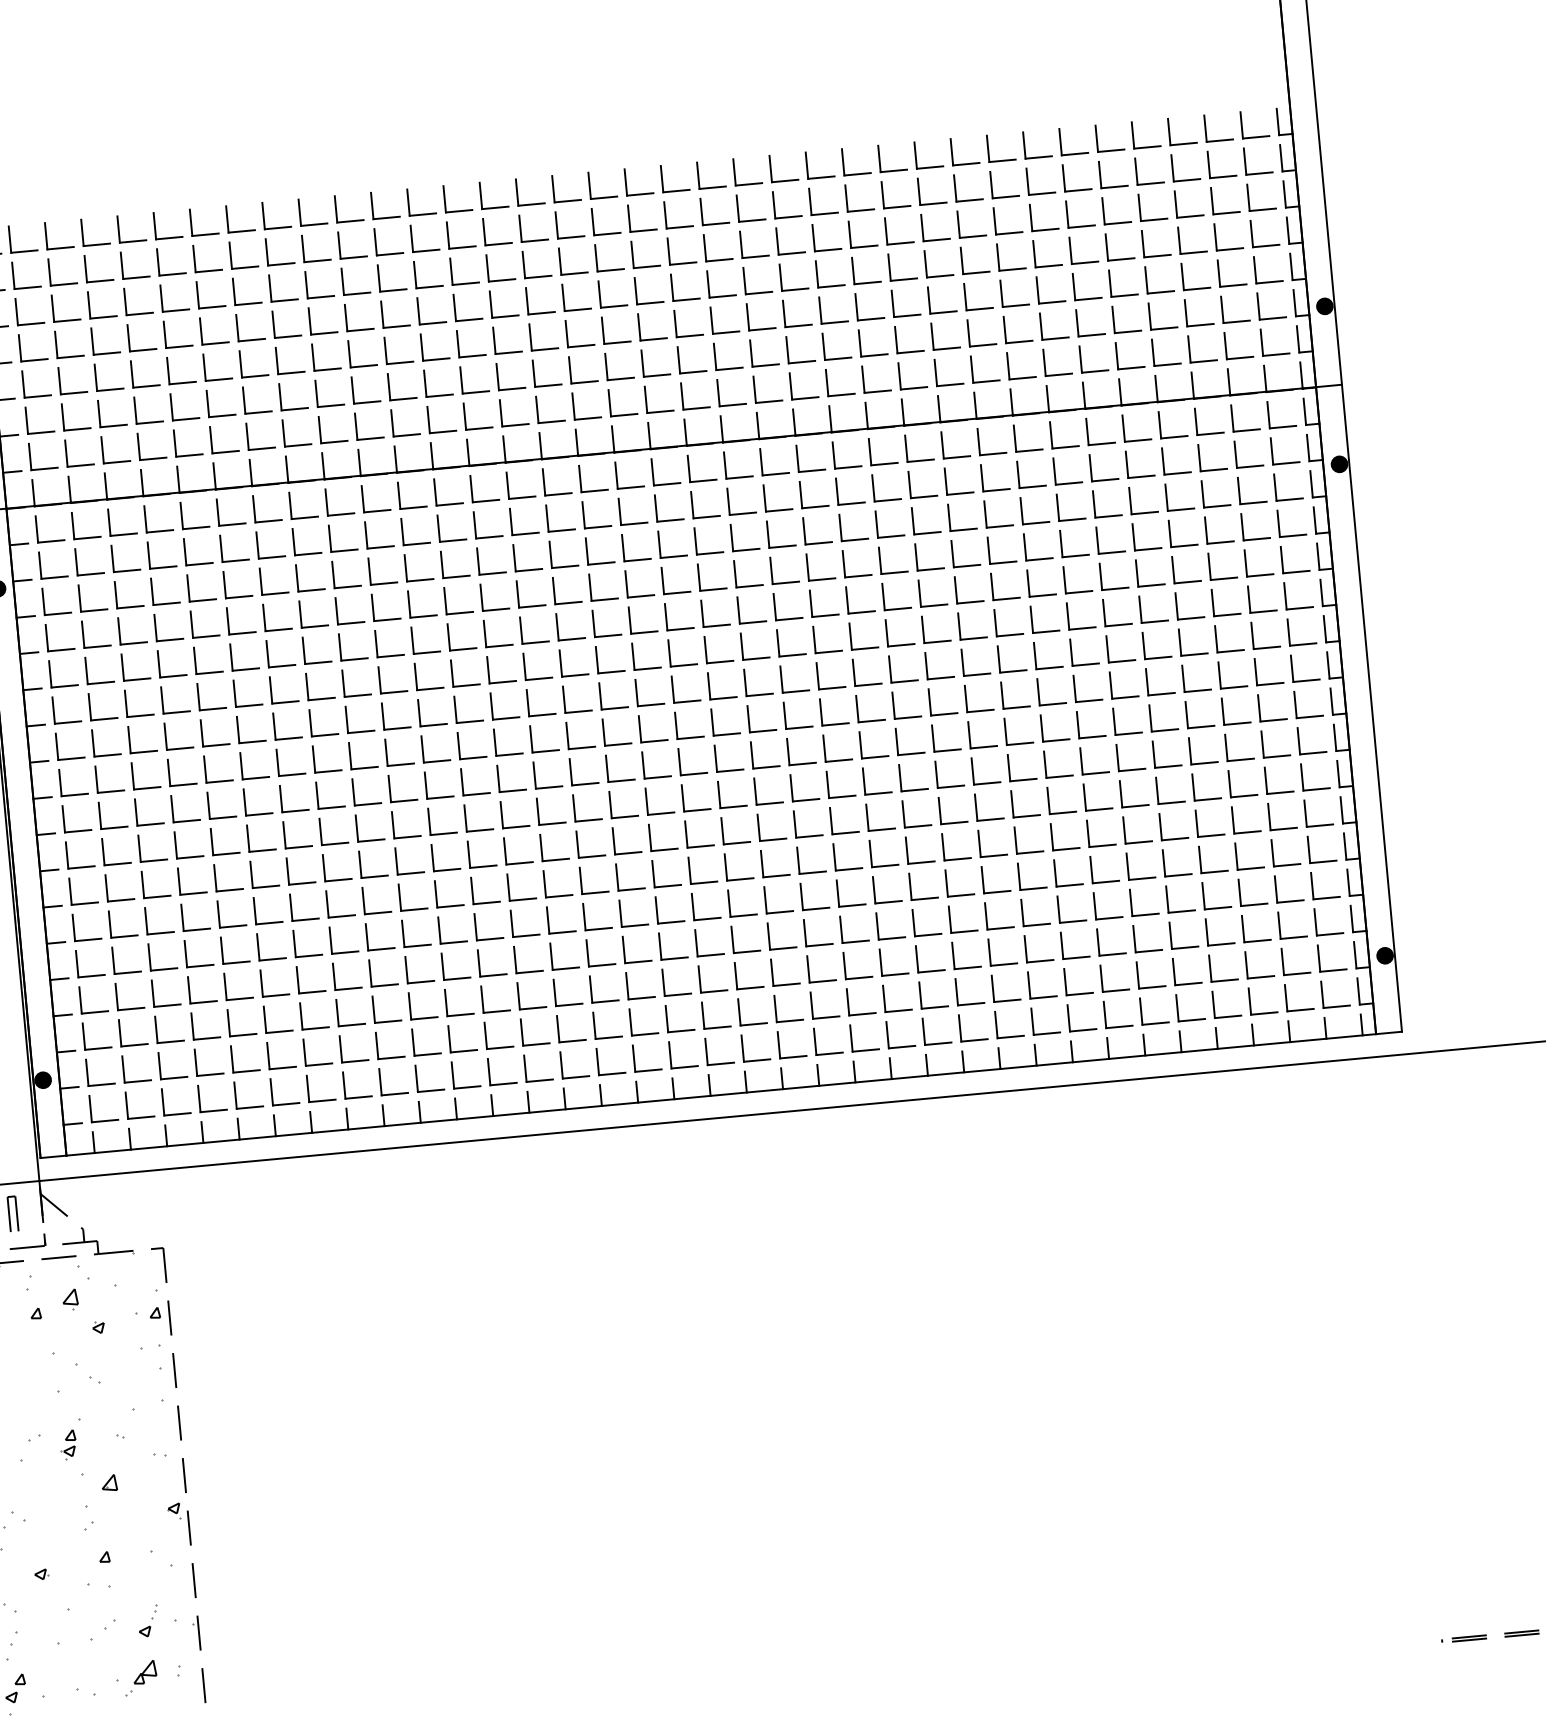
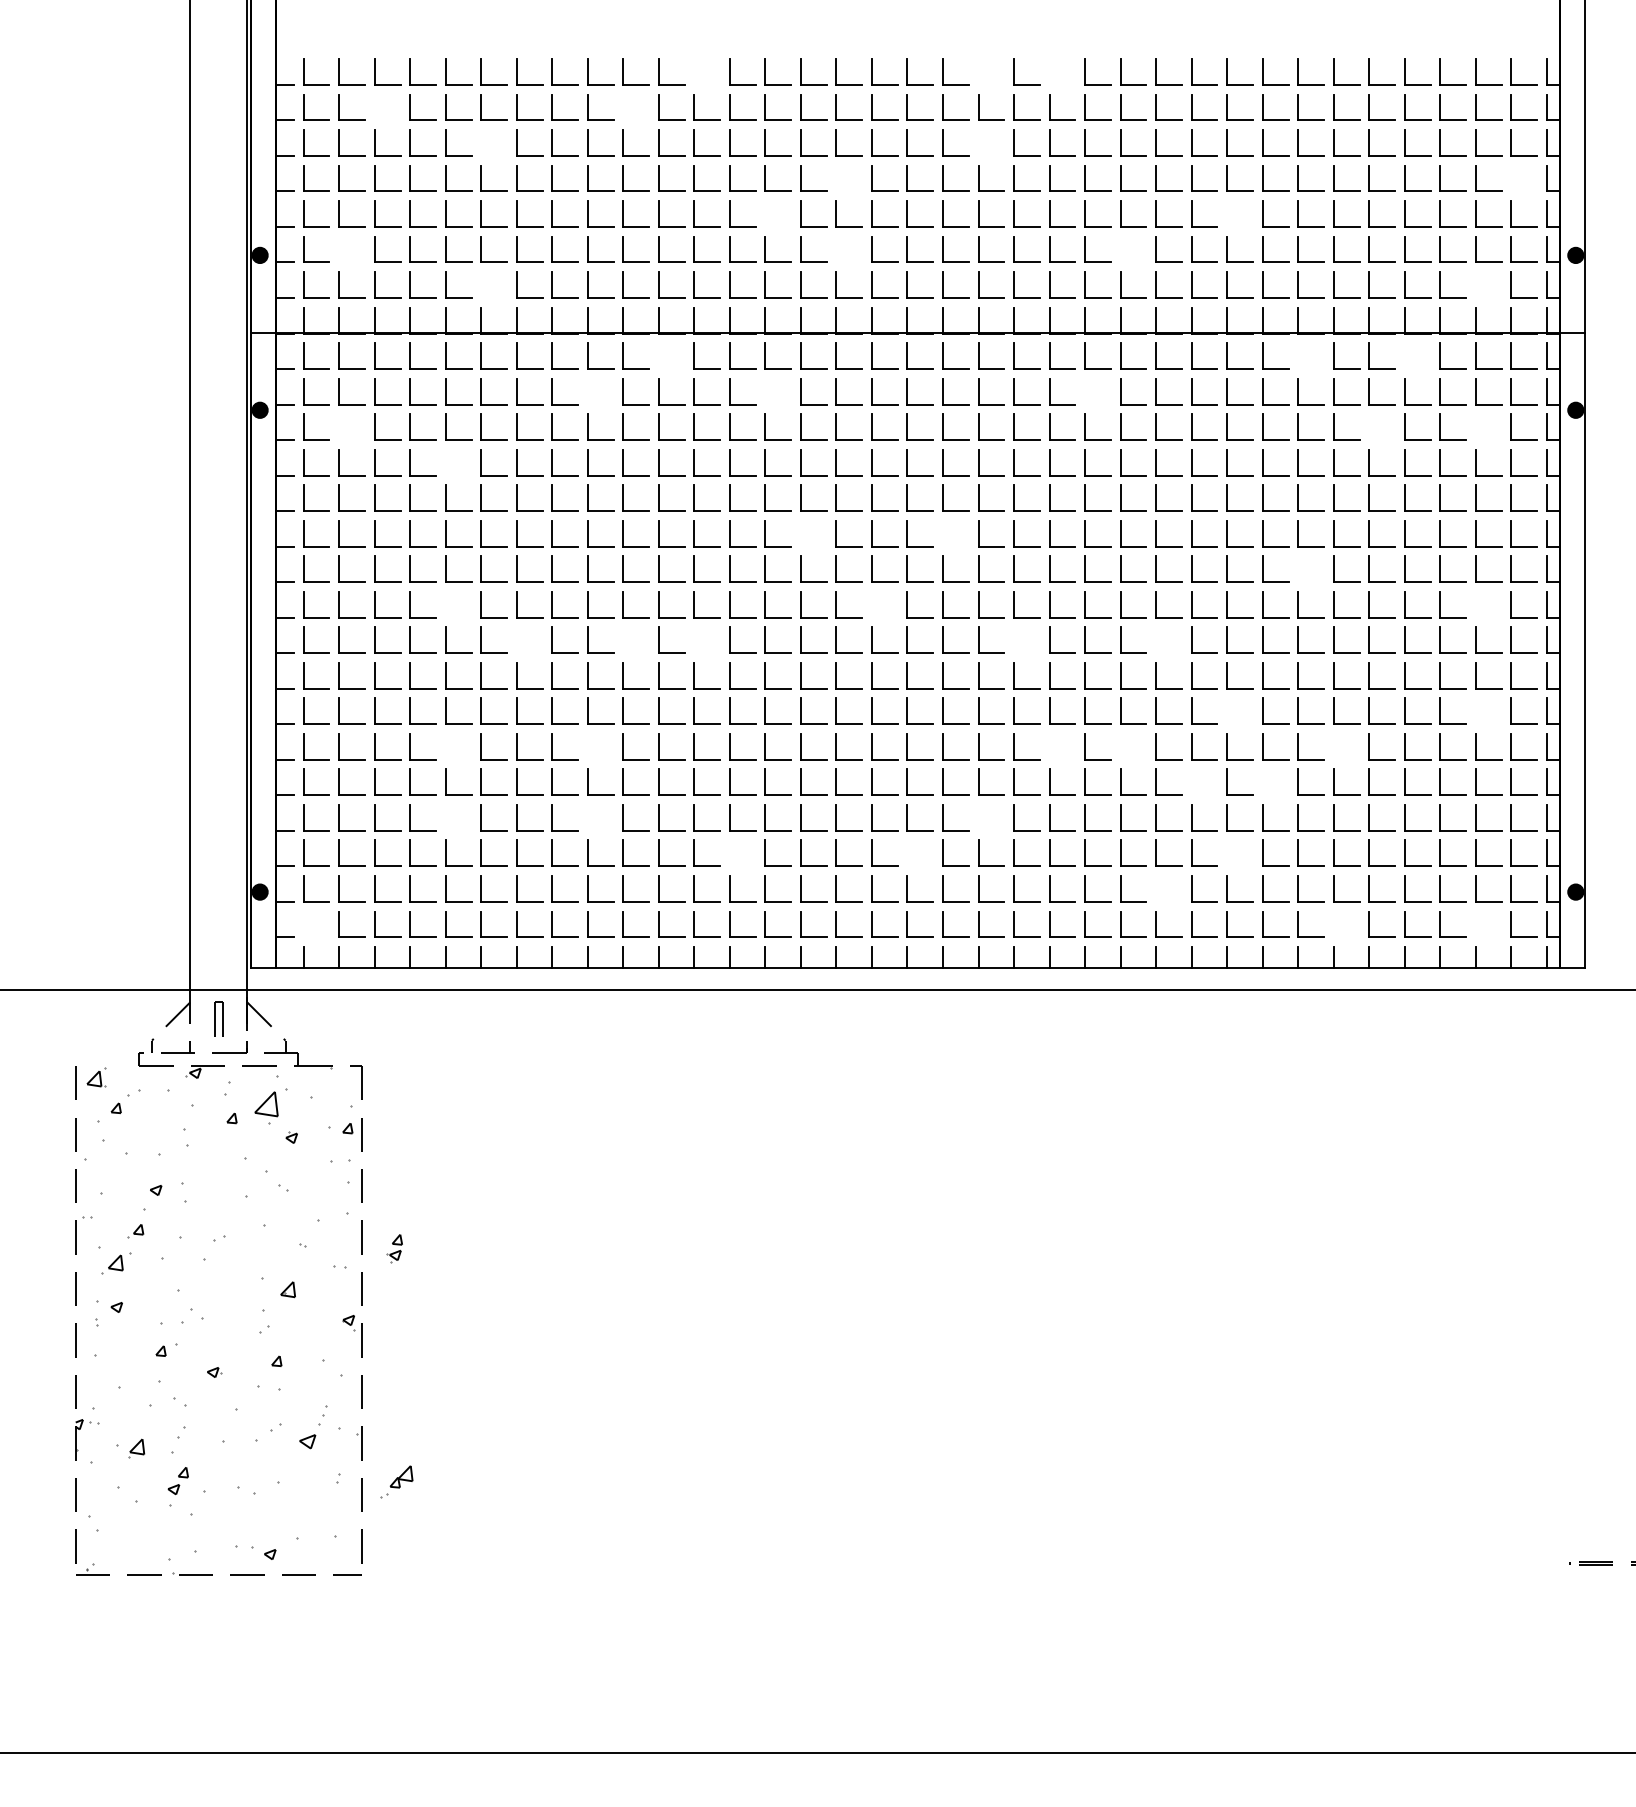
part: (771, 168) -> (1050, 71), removed
part: (699, 175) -> (979, 71), removed
part: (408, 202) -> (694, 71), removed
part: (1251, 234) -> (1511, 178), removed
part: (339, 245) -> (623, 107), removed
part: (705, 247) -> (979, 142), removed
part: (86, 269) -> (375, 107), removed
part: (198, 294) -> (481, 142), removed
part: (965, 296) -> (1227, 213), removed
part: (563, 297) -> (836, 178), removed
part: (494, 340) -> (765, 213), removed
part: (860, 343) -> (1121, 249), removed
part: (1226, 345) -> (1476, 284), removed
part: (570, 370) -> (836, 249), removed
part: (63, 417) -> (339, 249), removed
part: (1160, 424) -> (1405, 355), removed
part: (1051, 434) -> (1298, 355), removed
part: (211, 439) -> (481, 284), removed
part: (1239, 490) -> (1476, 426), removed
part: (837, 491) -> (1085, 391), removed
part: (399, 495) -> (659, 355), removed
part: (1130, 500) -> (1369, 426), removed
part: (511, 521) -> (765, 391), removed
part: (330, 538) -> (588, 391), removed
part: (80, 597) -> (339, 426), removed
part: (192, 624) -> (446, 462), removed
part: (706, 649) -> (943, 533), removed
part: (1071, 651) -> (1298, 568), removed
part: (561, 663) -> (801, 533), removed
part: (1256, 671) -> (1476, 604), removed
part: (640, 728) -> (872, 604), removed
part: (933, 737) -> (1156, 639), removed
part: (788, 751) -> (1014, 639), removed
part: (206, 769) -> (446, 604), removed
part: (1266, 779) -> (1476, 710), removed
part: (462, 781) -> (694, 639), removed
part: (389, 788) -> (623, 639), removed
part: (281, 798) -> (517, 639), removed
part: (1012, 803) -> (1227, 710), removed
part: (1125, 830) -> (1334, 746), removed
part: (907, 850) -> (1121, 746), removed
part: (835, 856) -> (1050, 746), removed
part: (1056, 872) -> (1263, 781), removed
part: (983, 879) -> (1192, 781), removed
part: (364, 900) -> (588, 746), removed
part: (219, 914) -> (446, 746), removed
part: (769, 936) -> (979, 817), removed
part: (1026, 948) -> (1227, 852), removed
part: (371, 973) -> (588, 817), removed
part: (699, 978) -> (907, 852), removed
part: (226, 986) -> (446, 817), removed
part: (957, 991) -> (1156, 888), removed
part: (519, 995) -> (730, 852), removed
part: (1286, 998) -> (1476, 924), removed
part: (1142, 1011) -> (1334, 924), removed
part: (91, 1109) -> (304, 924), removed
part: (70, 1299) -> (266, 1107), size x1.6
part: (68, 1444) -> (394, 1248), moved
part: (148, 1620) -> (313, 1426), size x1.4
part: (140, 1677) -> (396, 1481), moved

